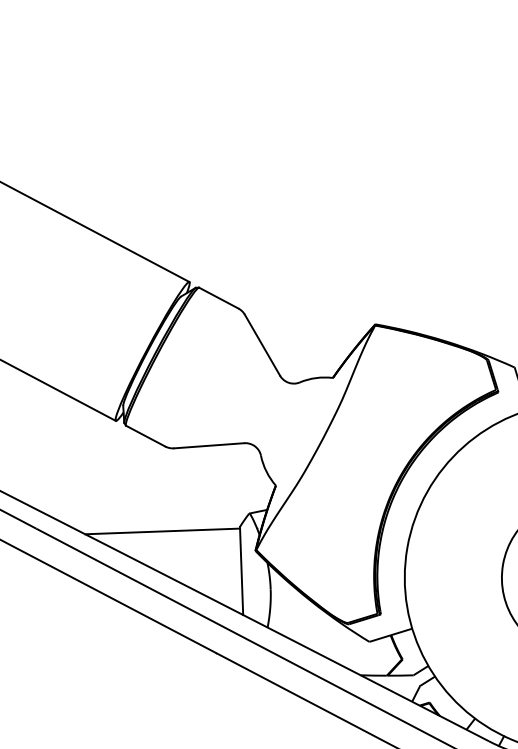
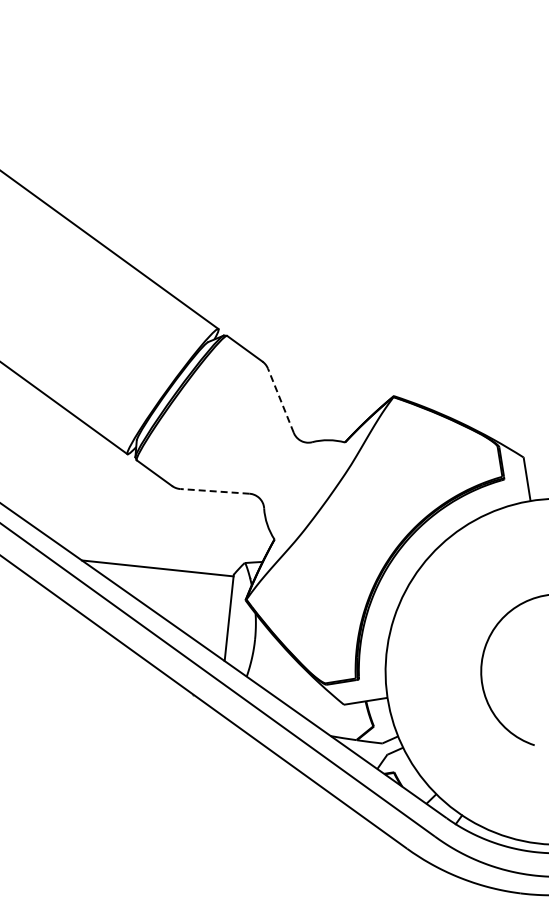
line: (262, 345) -> (280, 400), solid -> dashed
line: (209, 445) -> (215, 491), solid -> dashed

